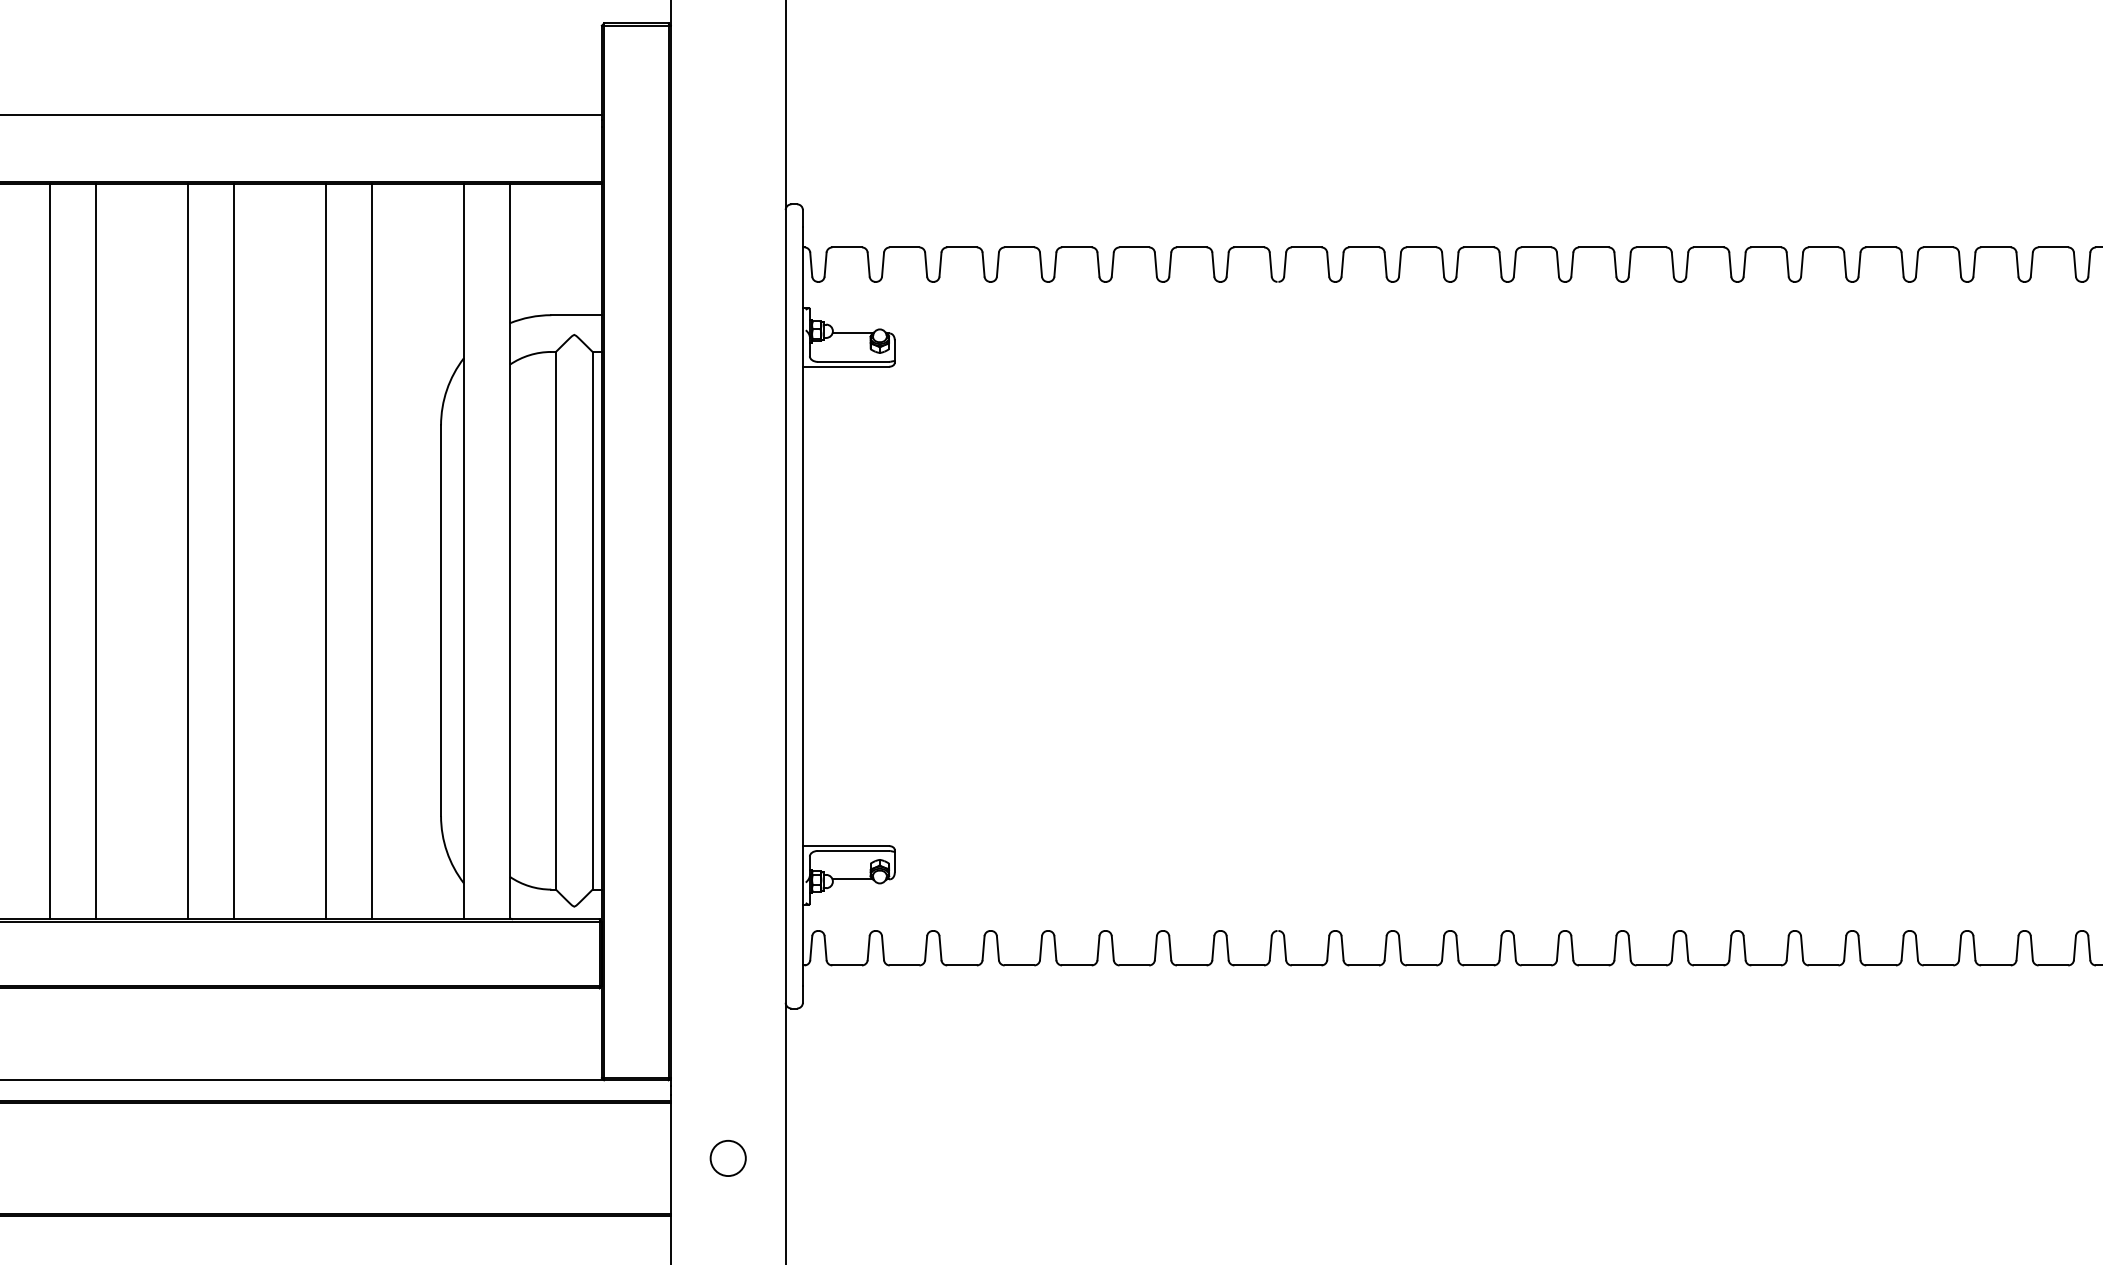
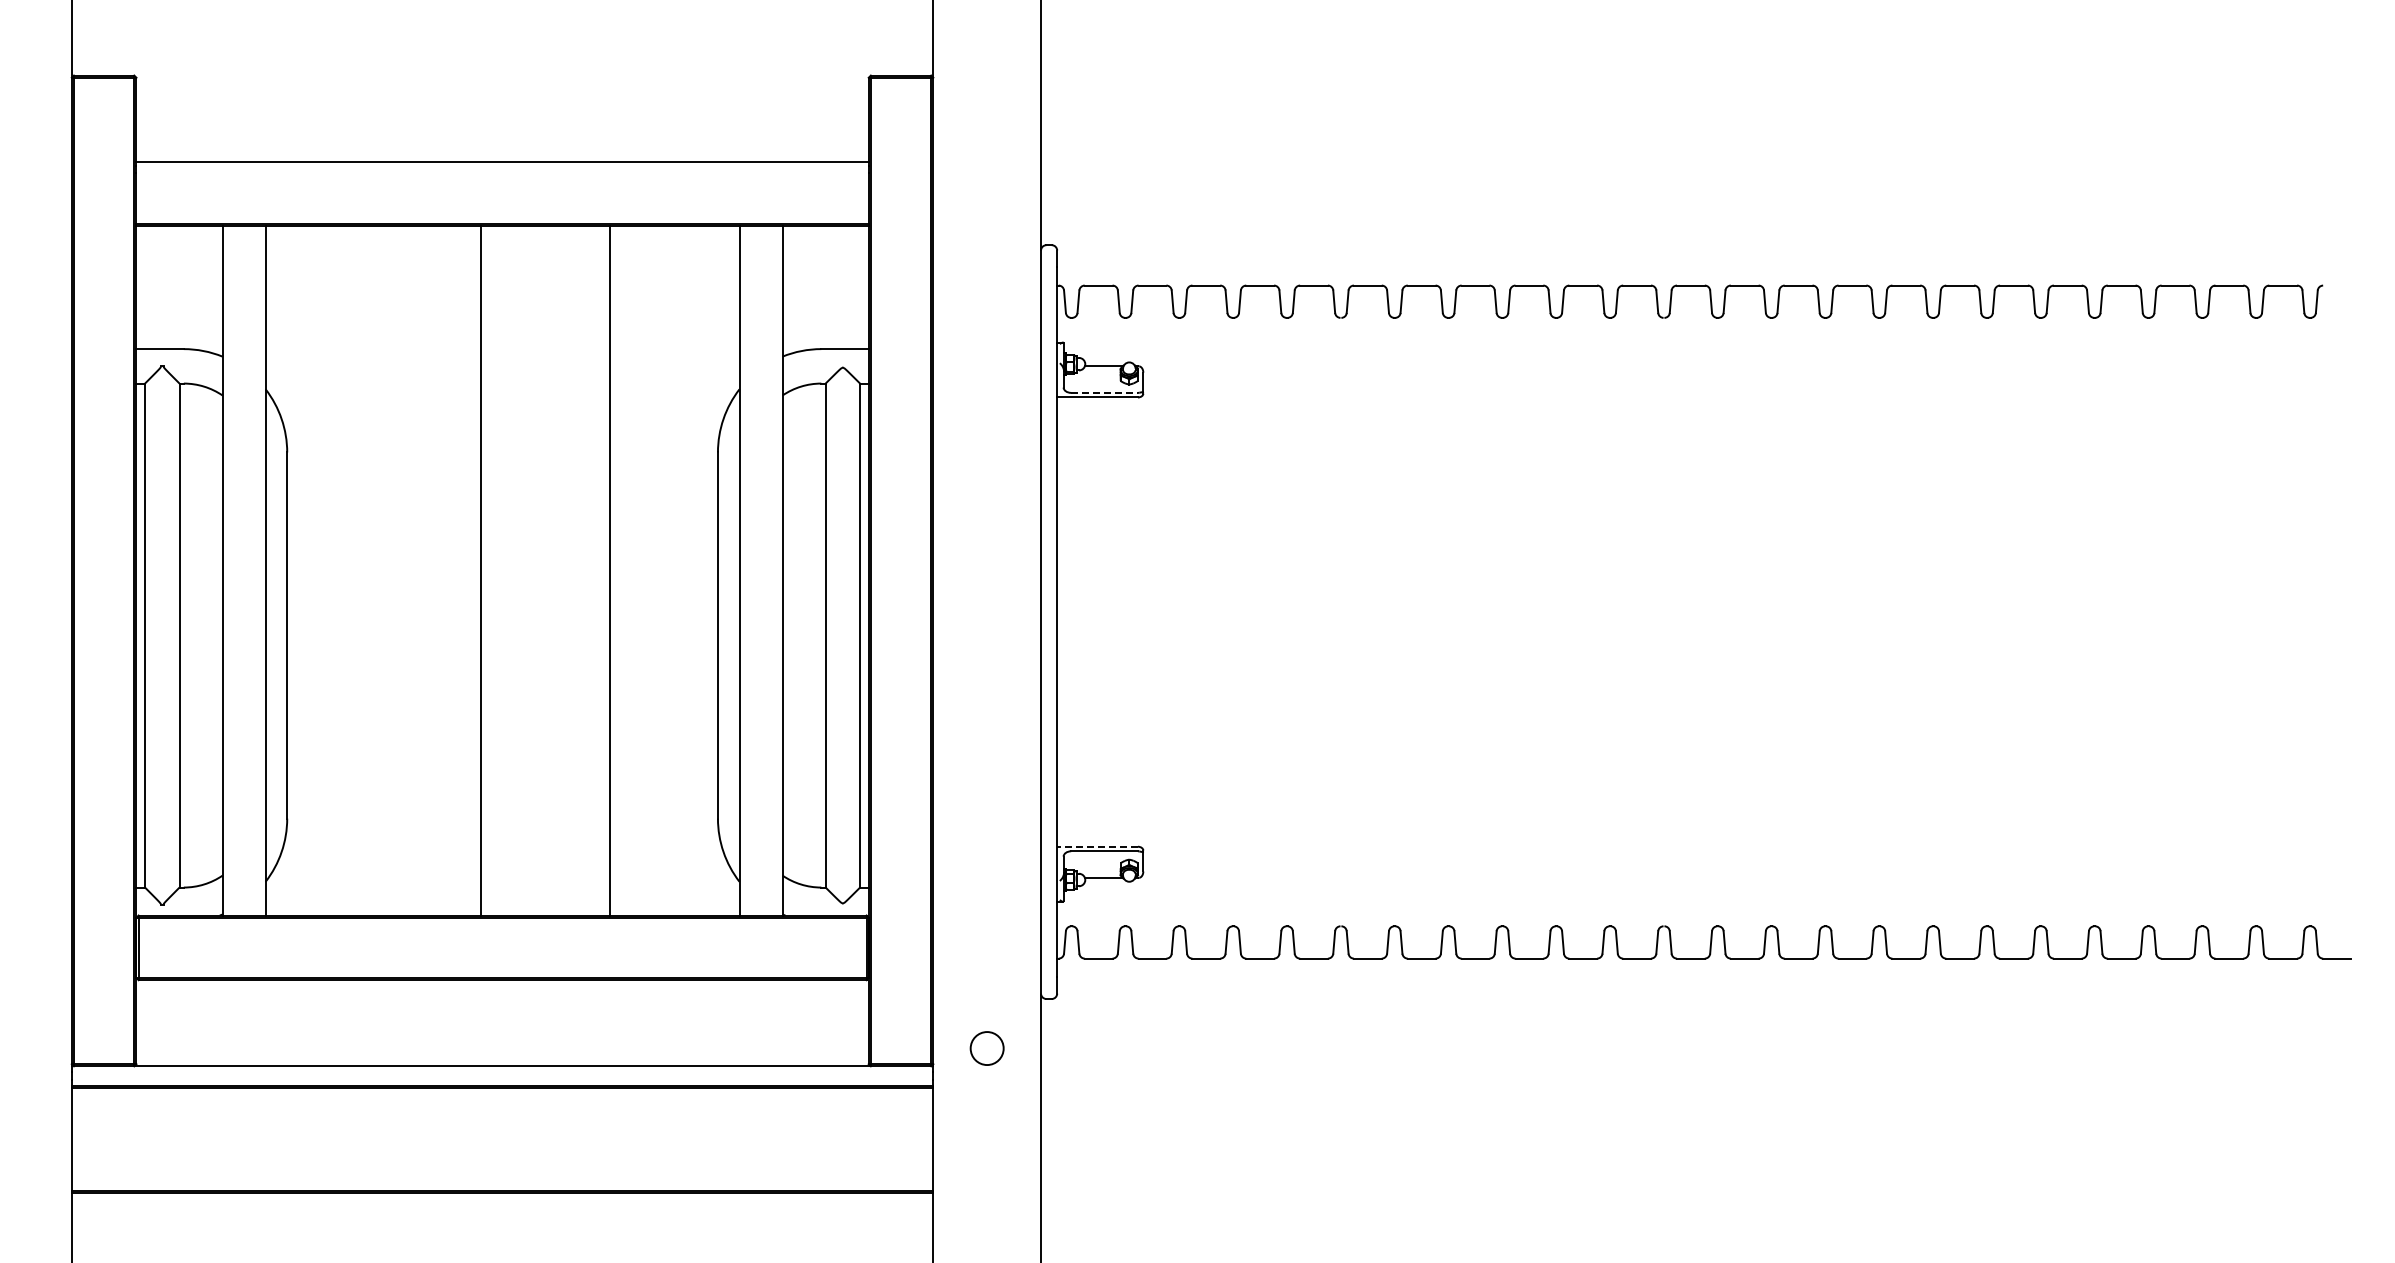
line: (854, 361) -> (1105, 392), solid -> dashed
line: (50, 551) -> (351, 570), removed
line: (95, 551) -> (394, 570), removed
line: (234, 551) -> (524, 570), removed
line: (372, 551) -> (653, 570), removed
line: (845, 845) -> (1097, 846), solid -> dashed
circle: (727, 1158) -> (986, 1048), moved

